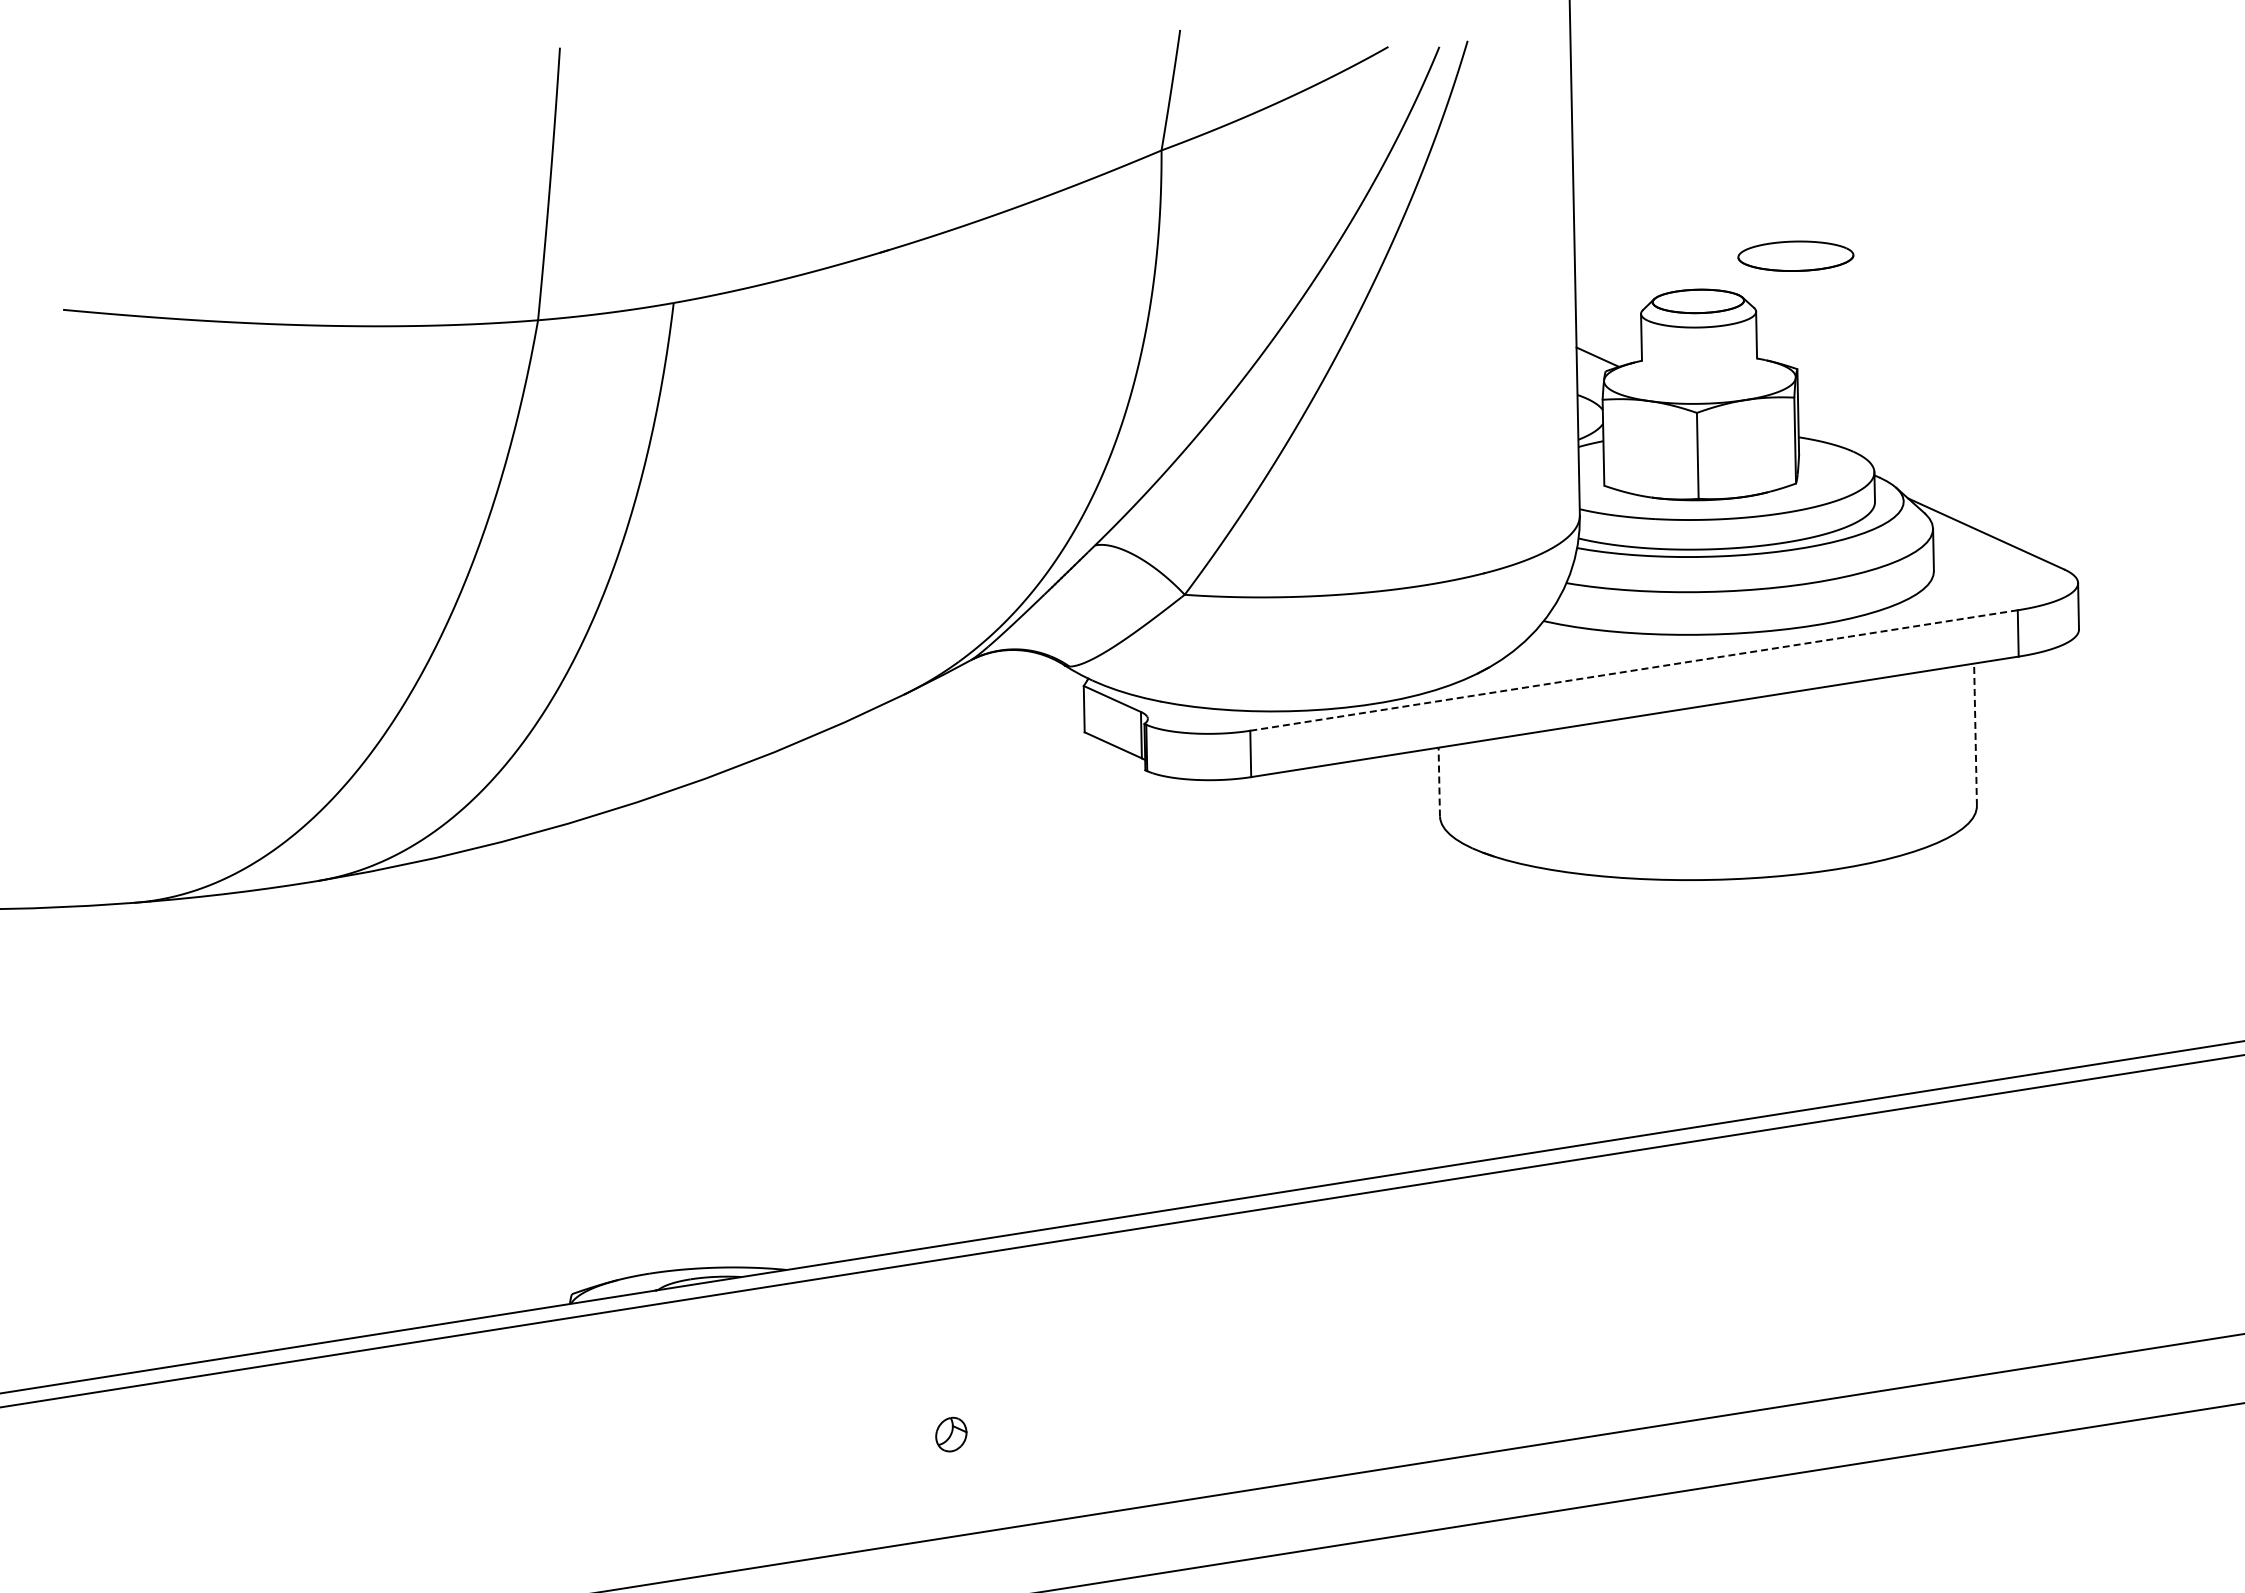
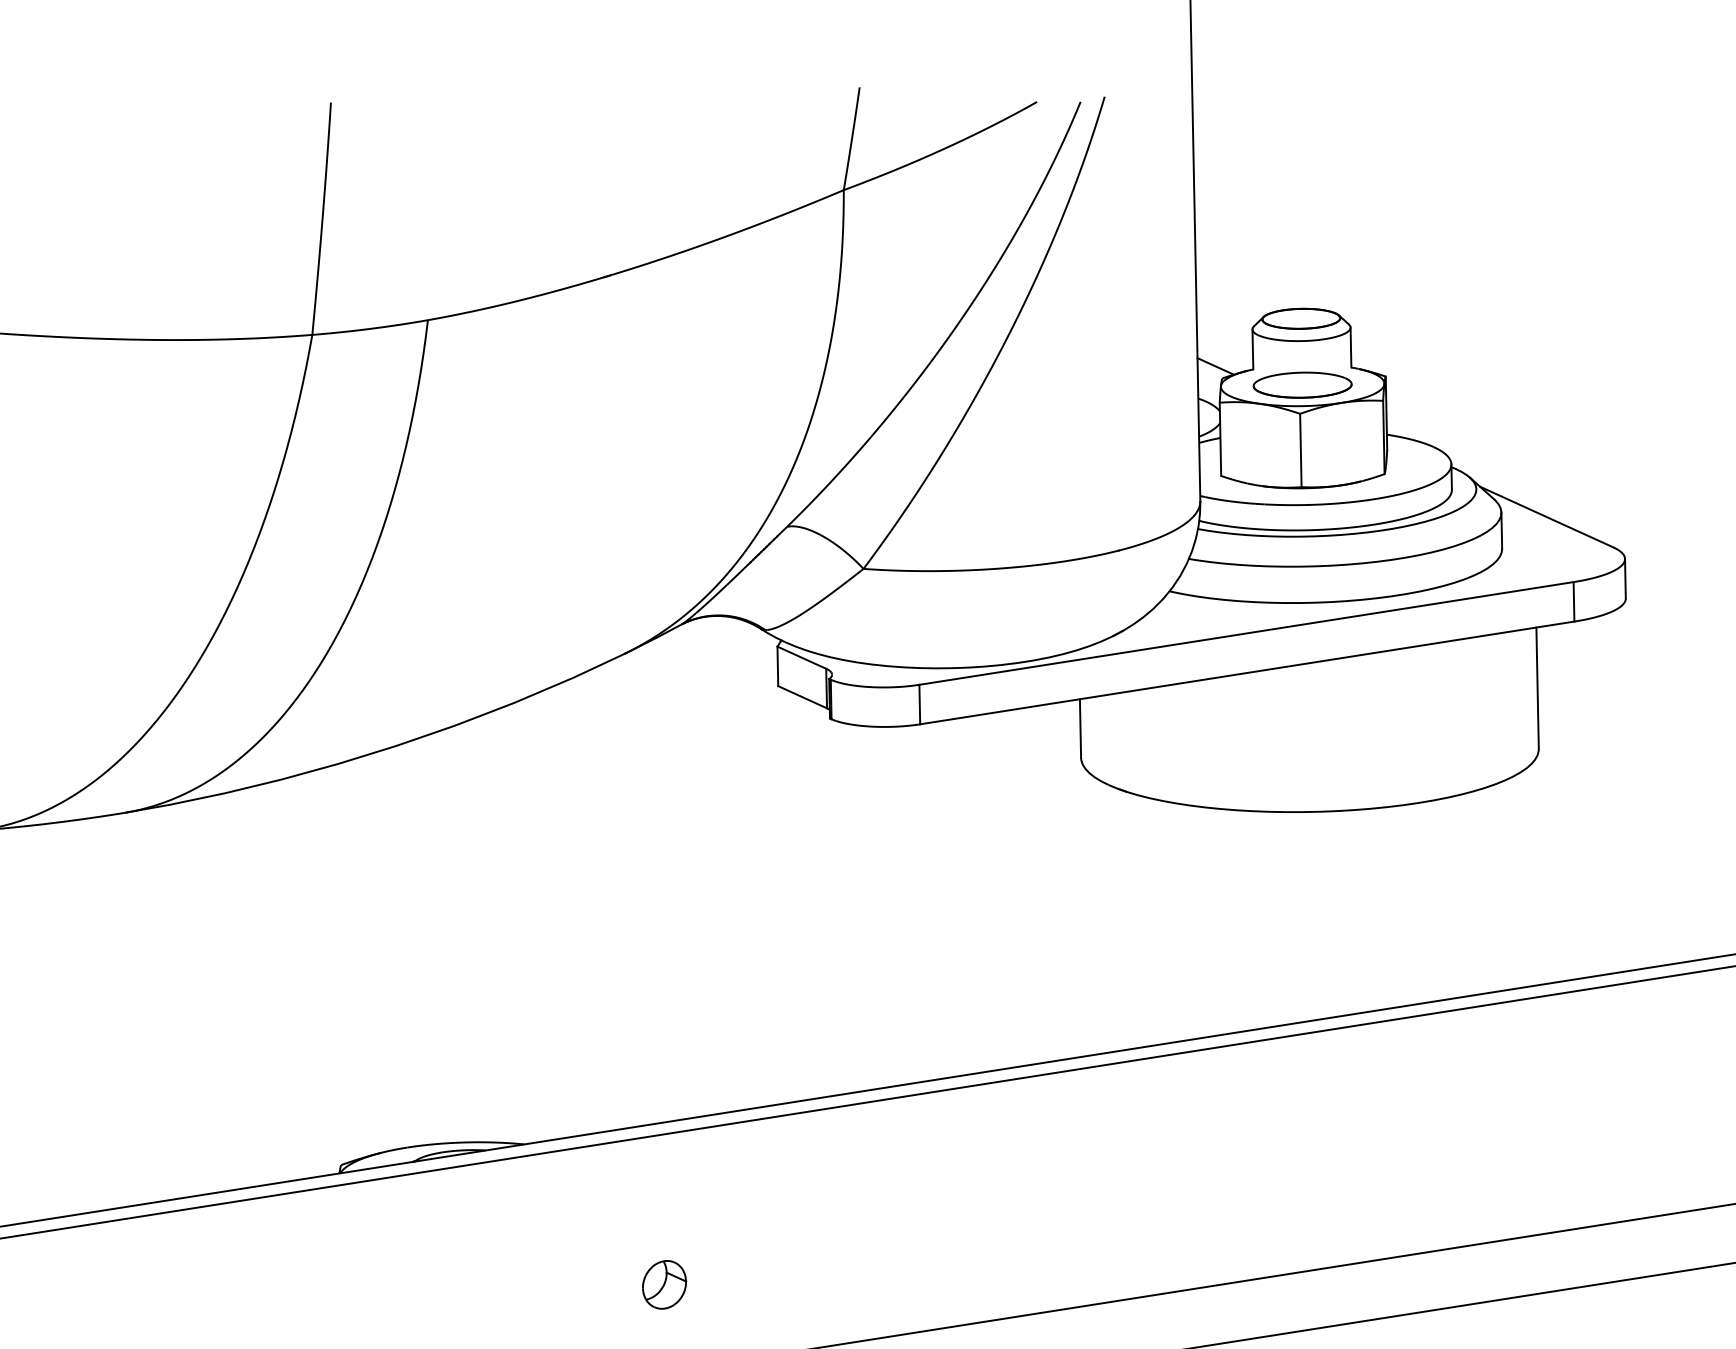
part: (1795, 255) -> (1302, 384), moved
line: (1634, 670) -> (1246, 633), dashed -> solid
line: (1975, 734) -> (1537, 687), dashed -> solid
line: (1439, 781) -> (1080, 728), dashed -> solid
part: (951, 1434) -> (664, 1284), size x1.67

